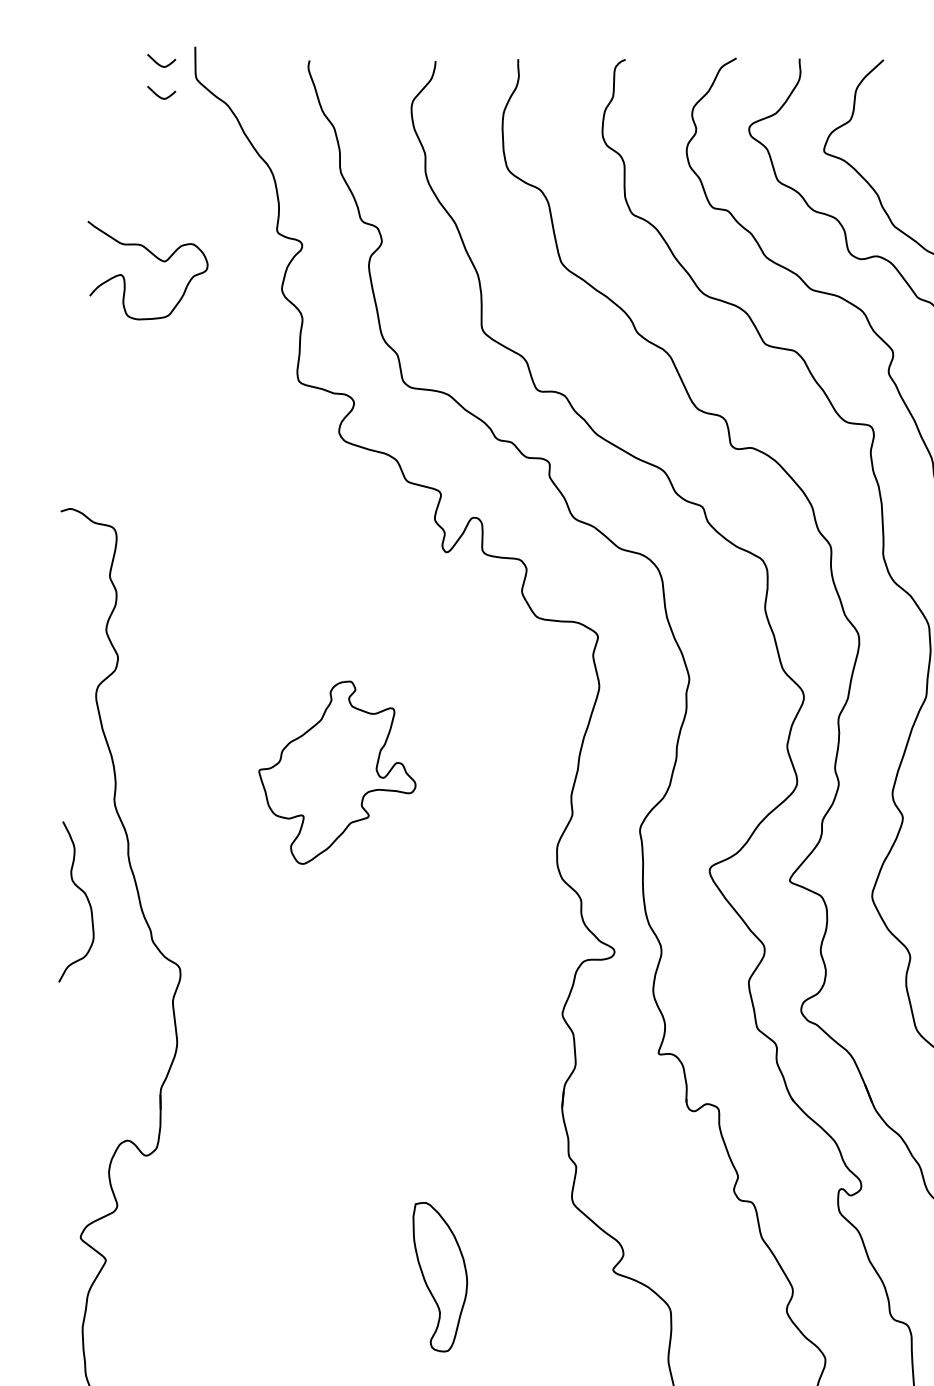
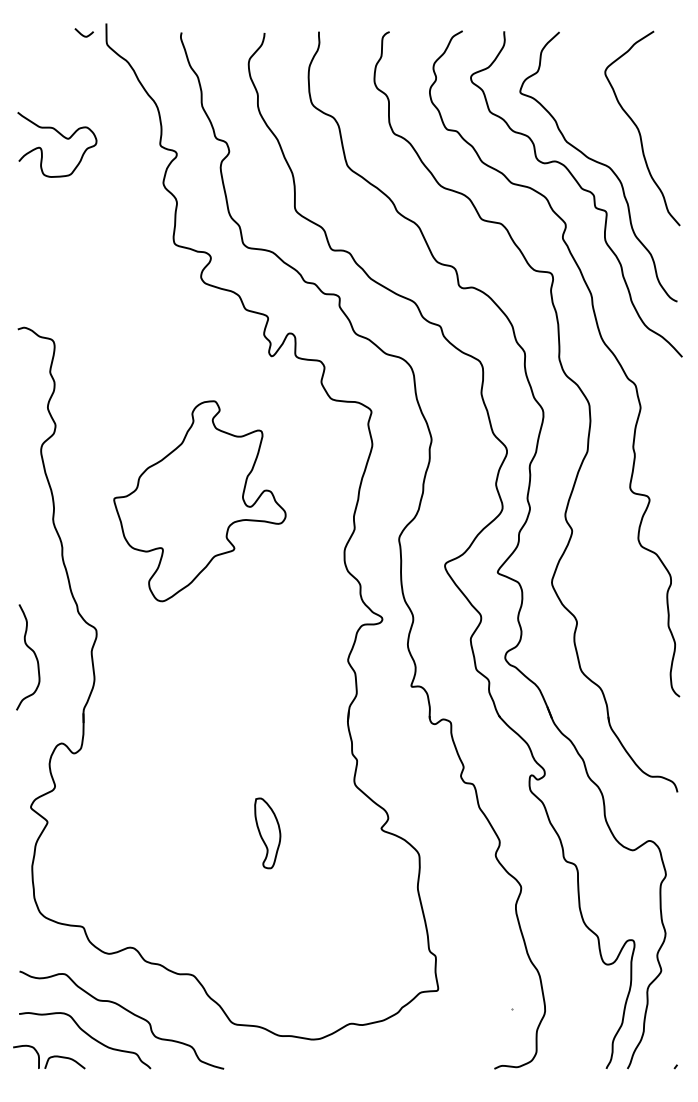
curve: (160, 95) -> (83, 55), removed
curve: (154, 257) -> (61, 136), moved
part: (336, 772) -> (199, 501), size x1.67
curve: (86, 899) -> (34, 655), moved
part: (440, 1277) -> (267, 833), size x0.71

